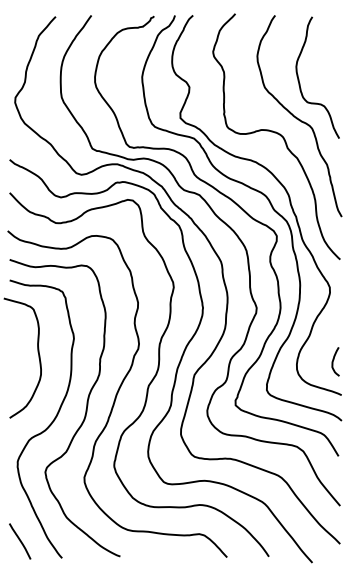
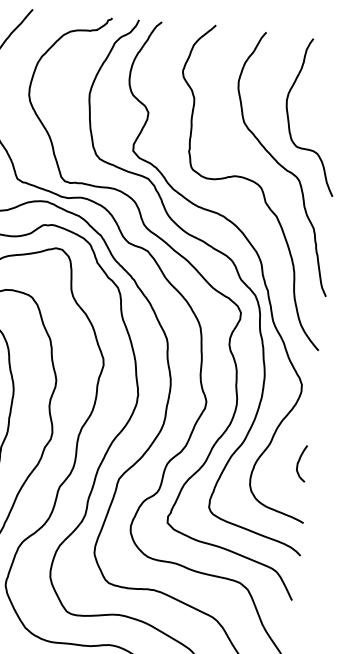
curve: (334, 360) -> (300, 461), moved

